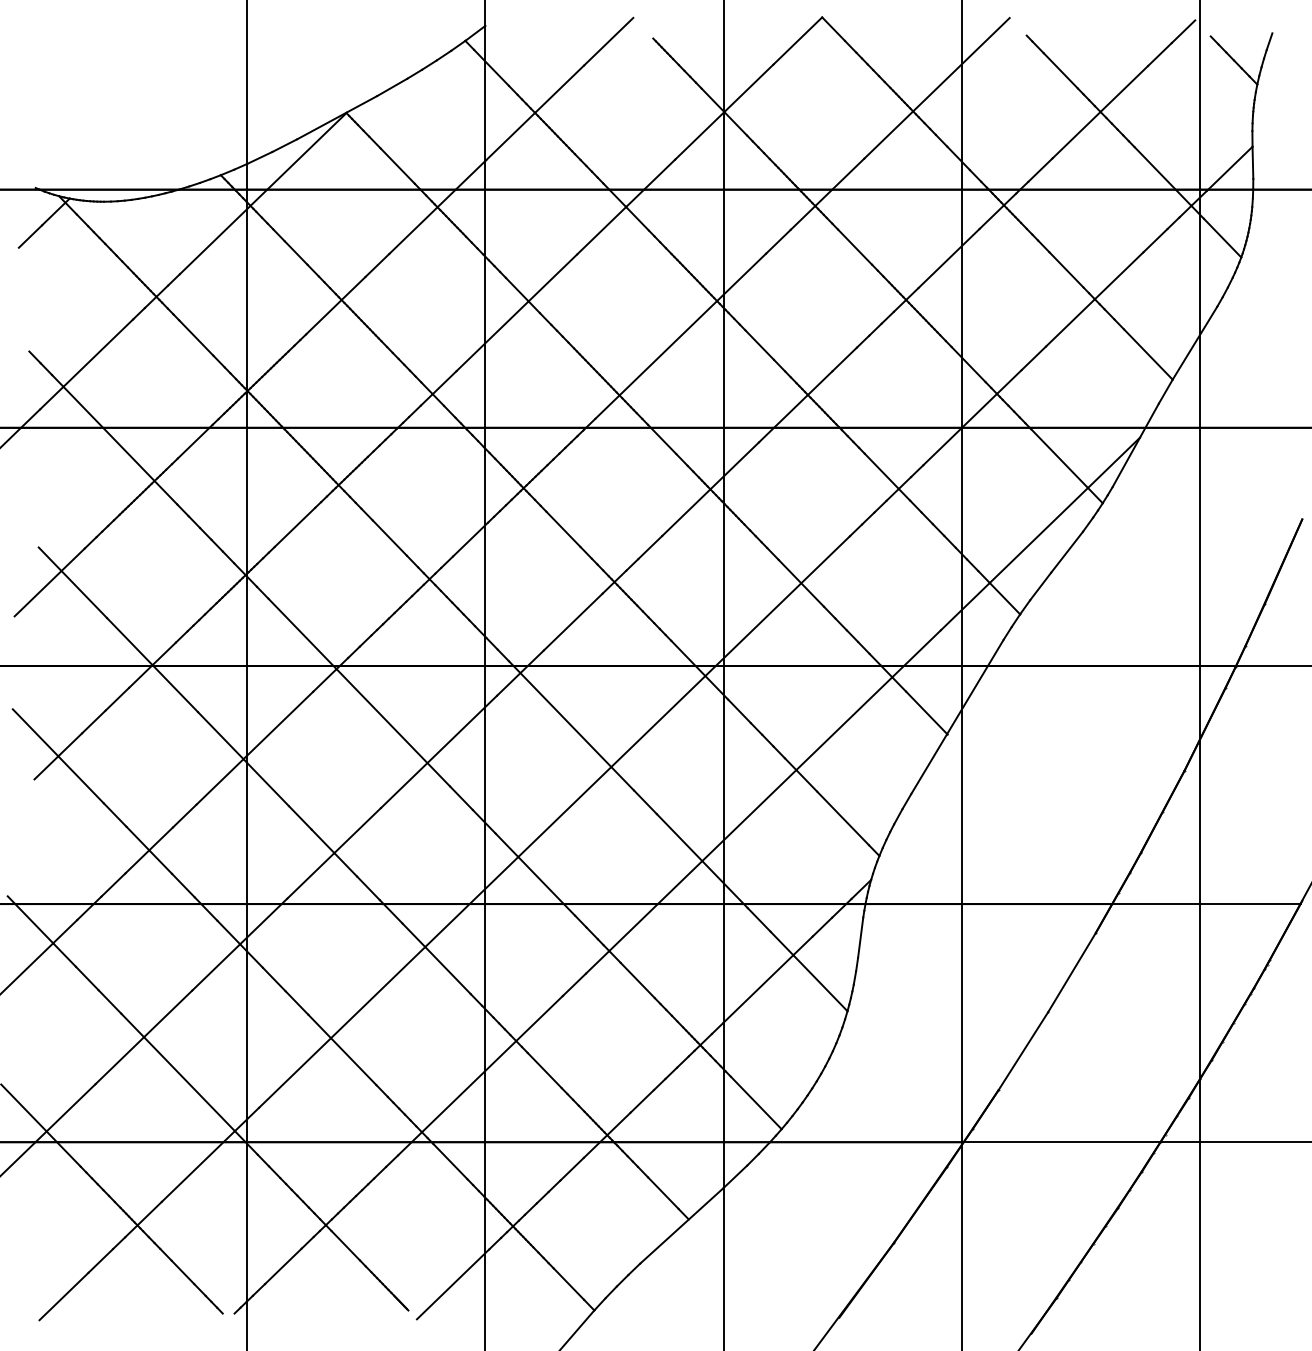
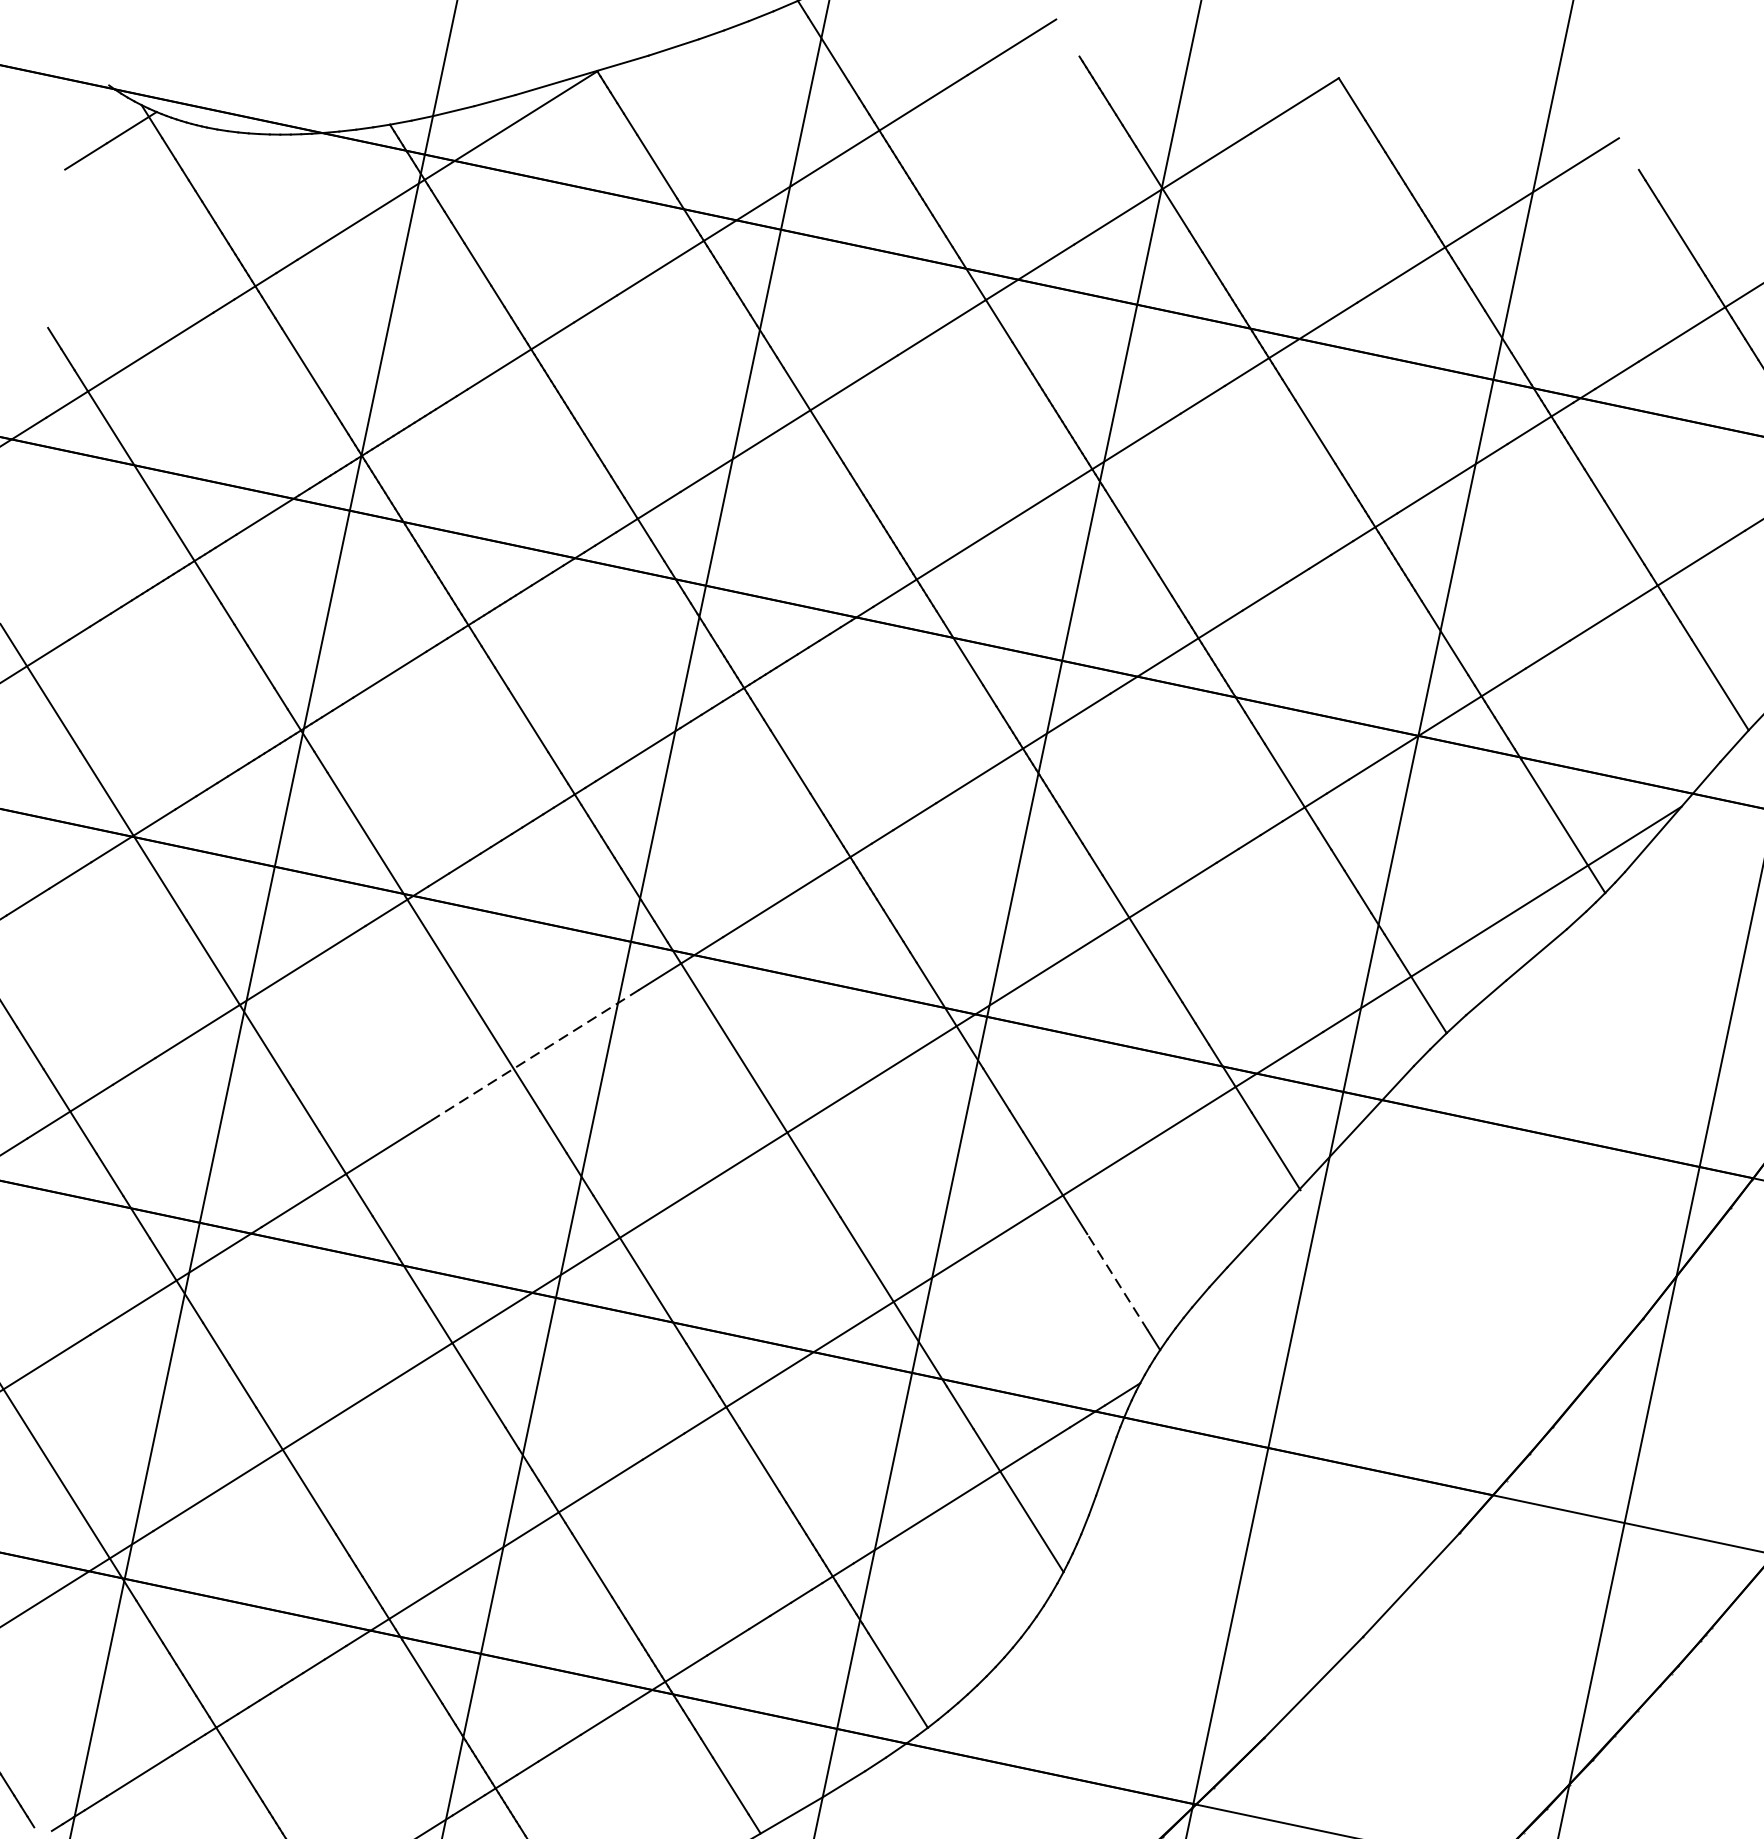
line: (439, 751) -> (535, 1055), solid -> dashed
line: (842, 818) -> (1116, 1282), solid -> dashed

